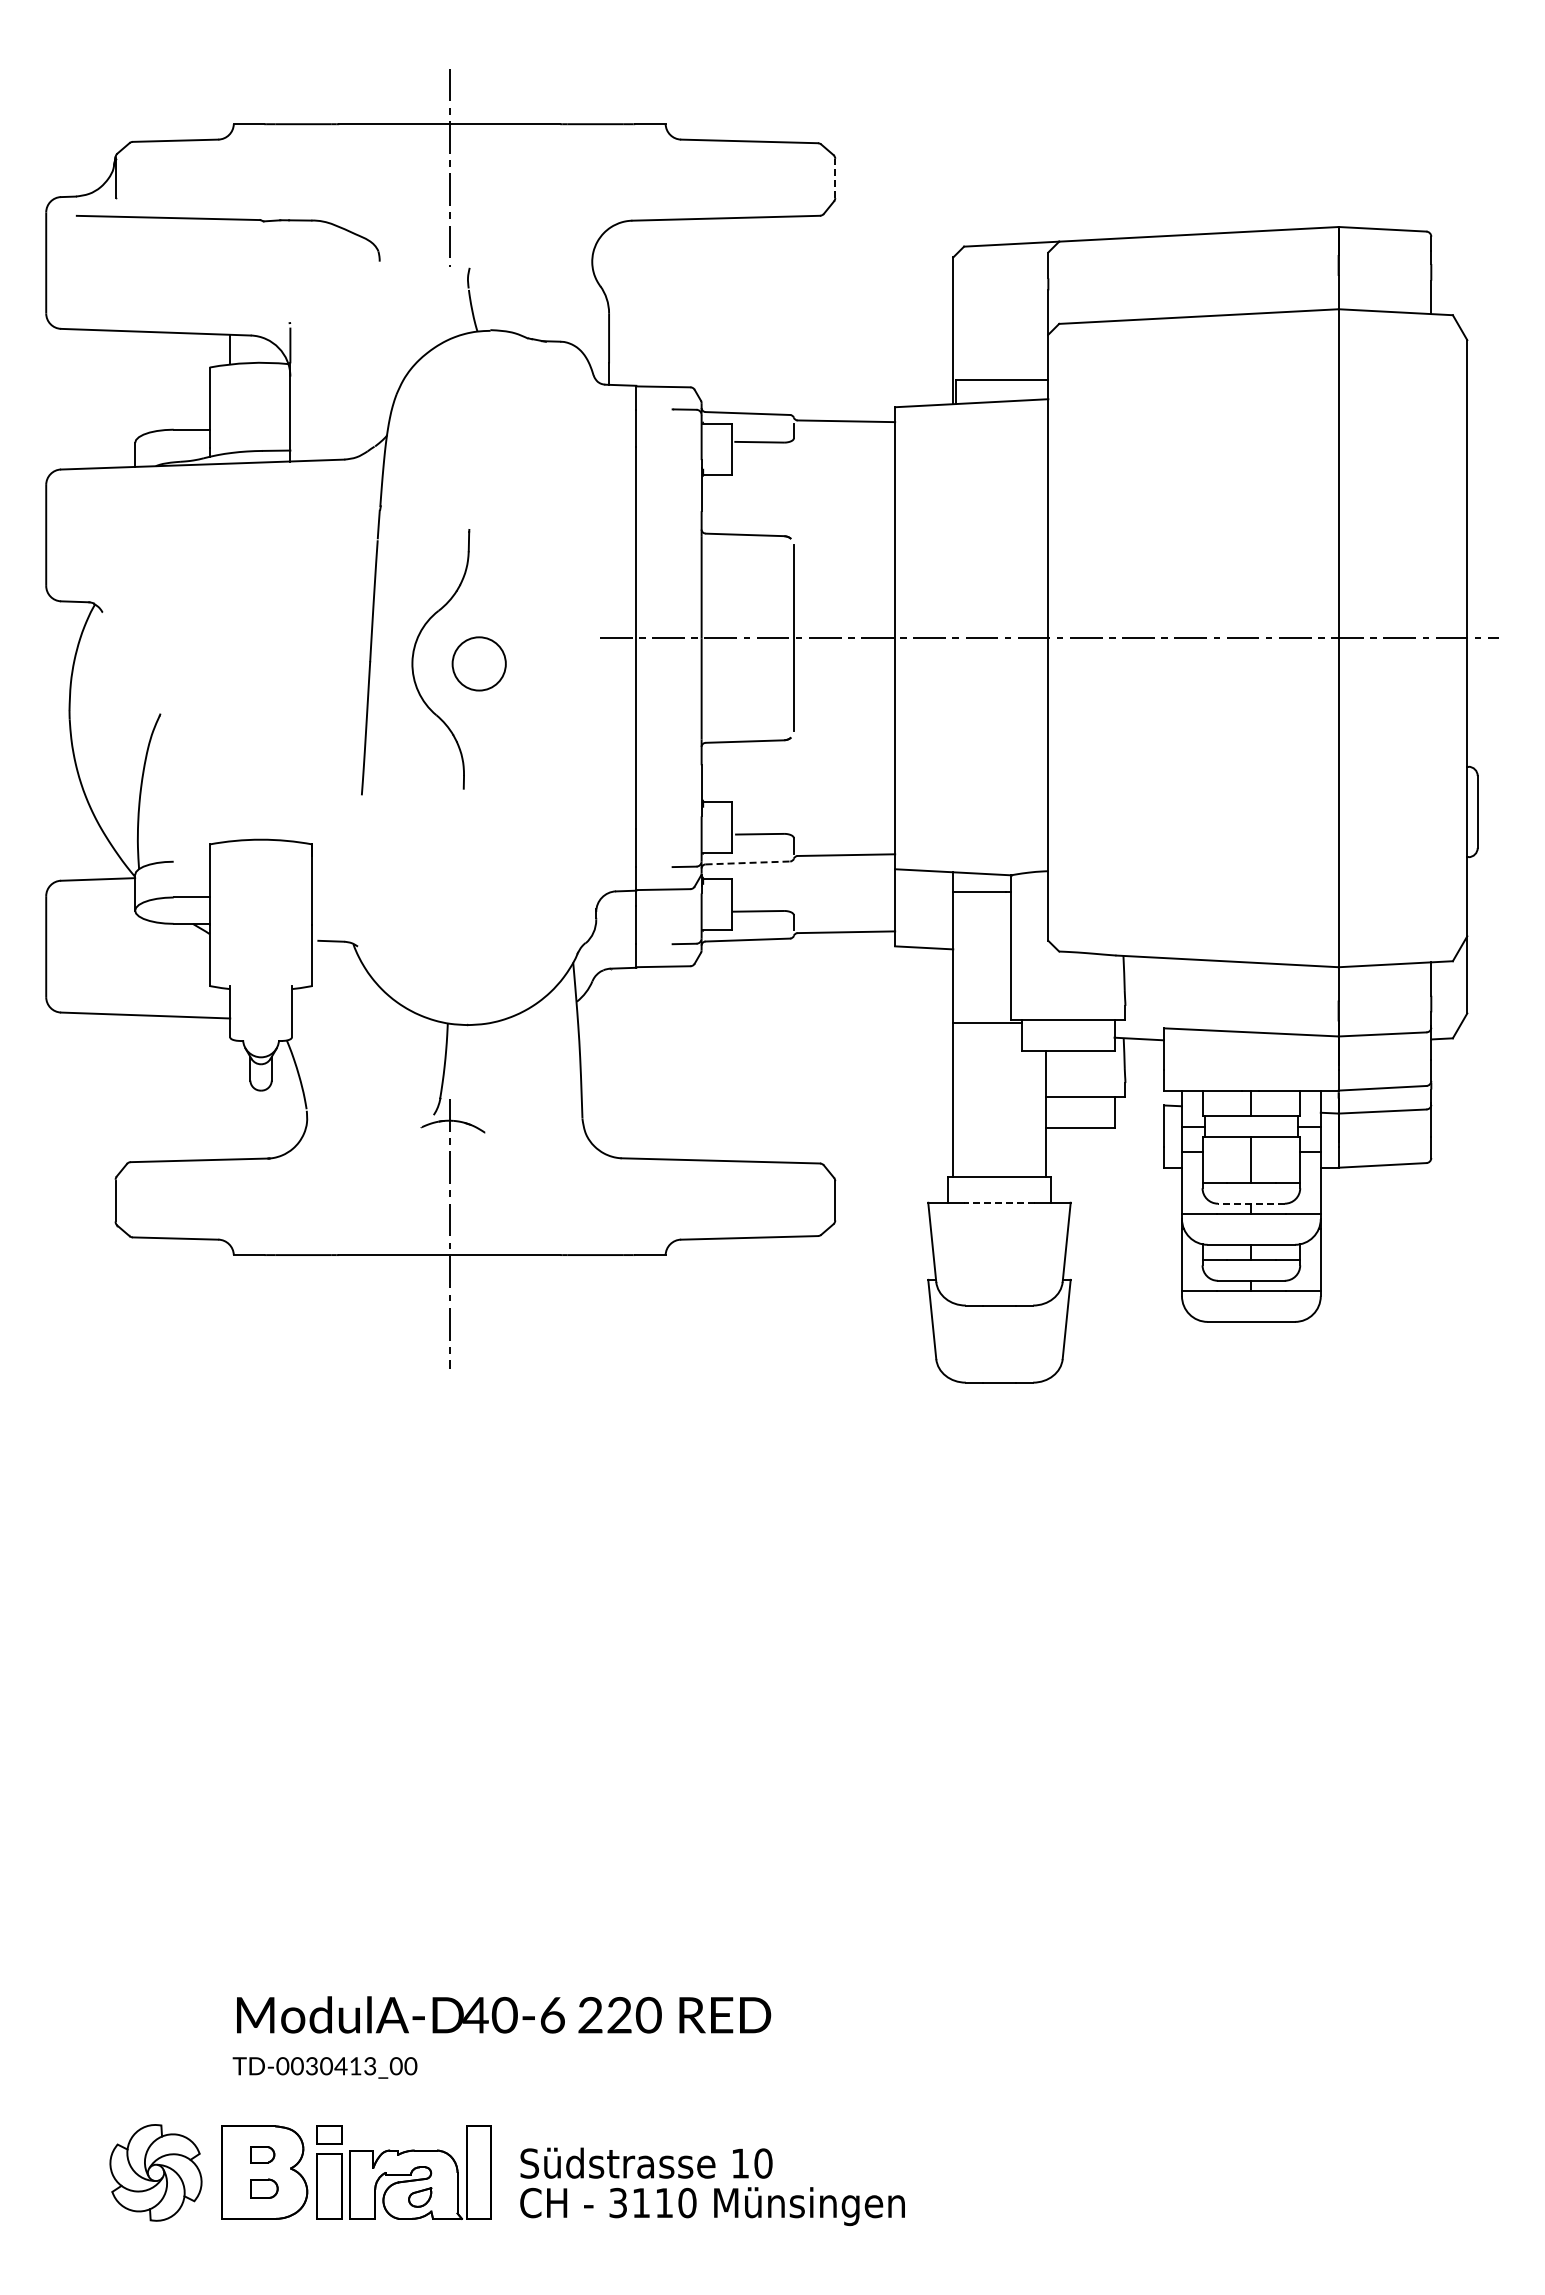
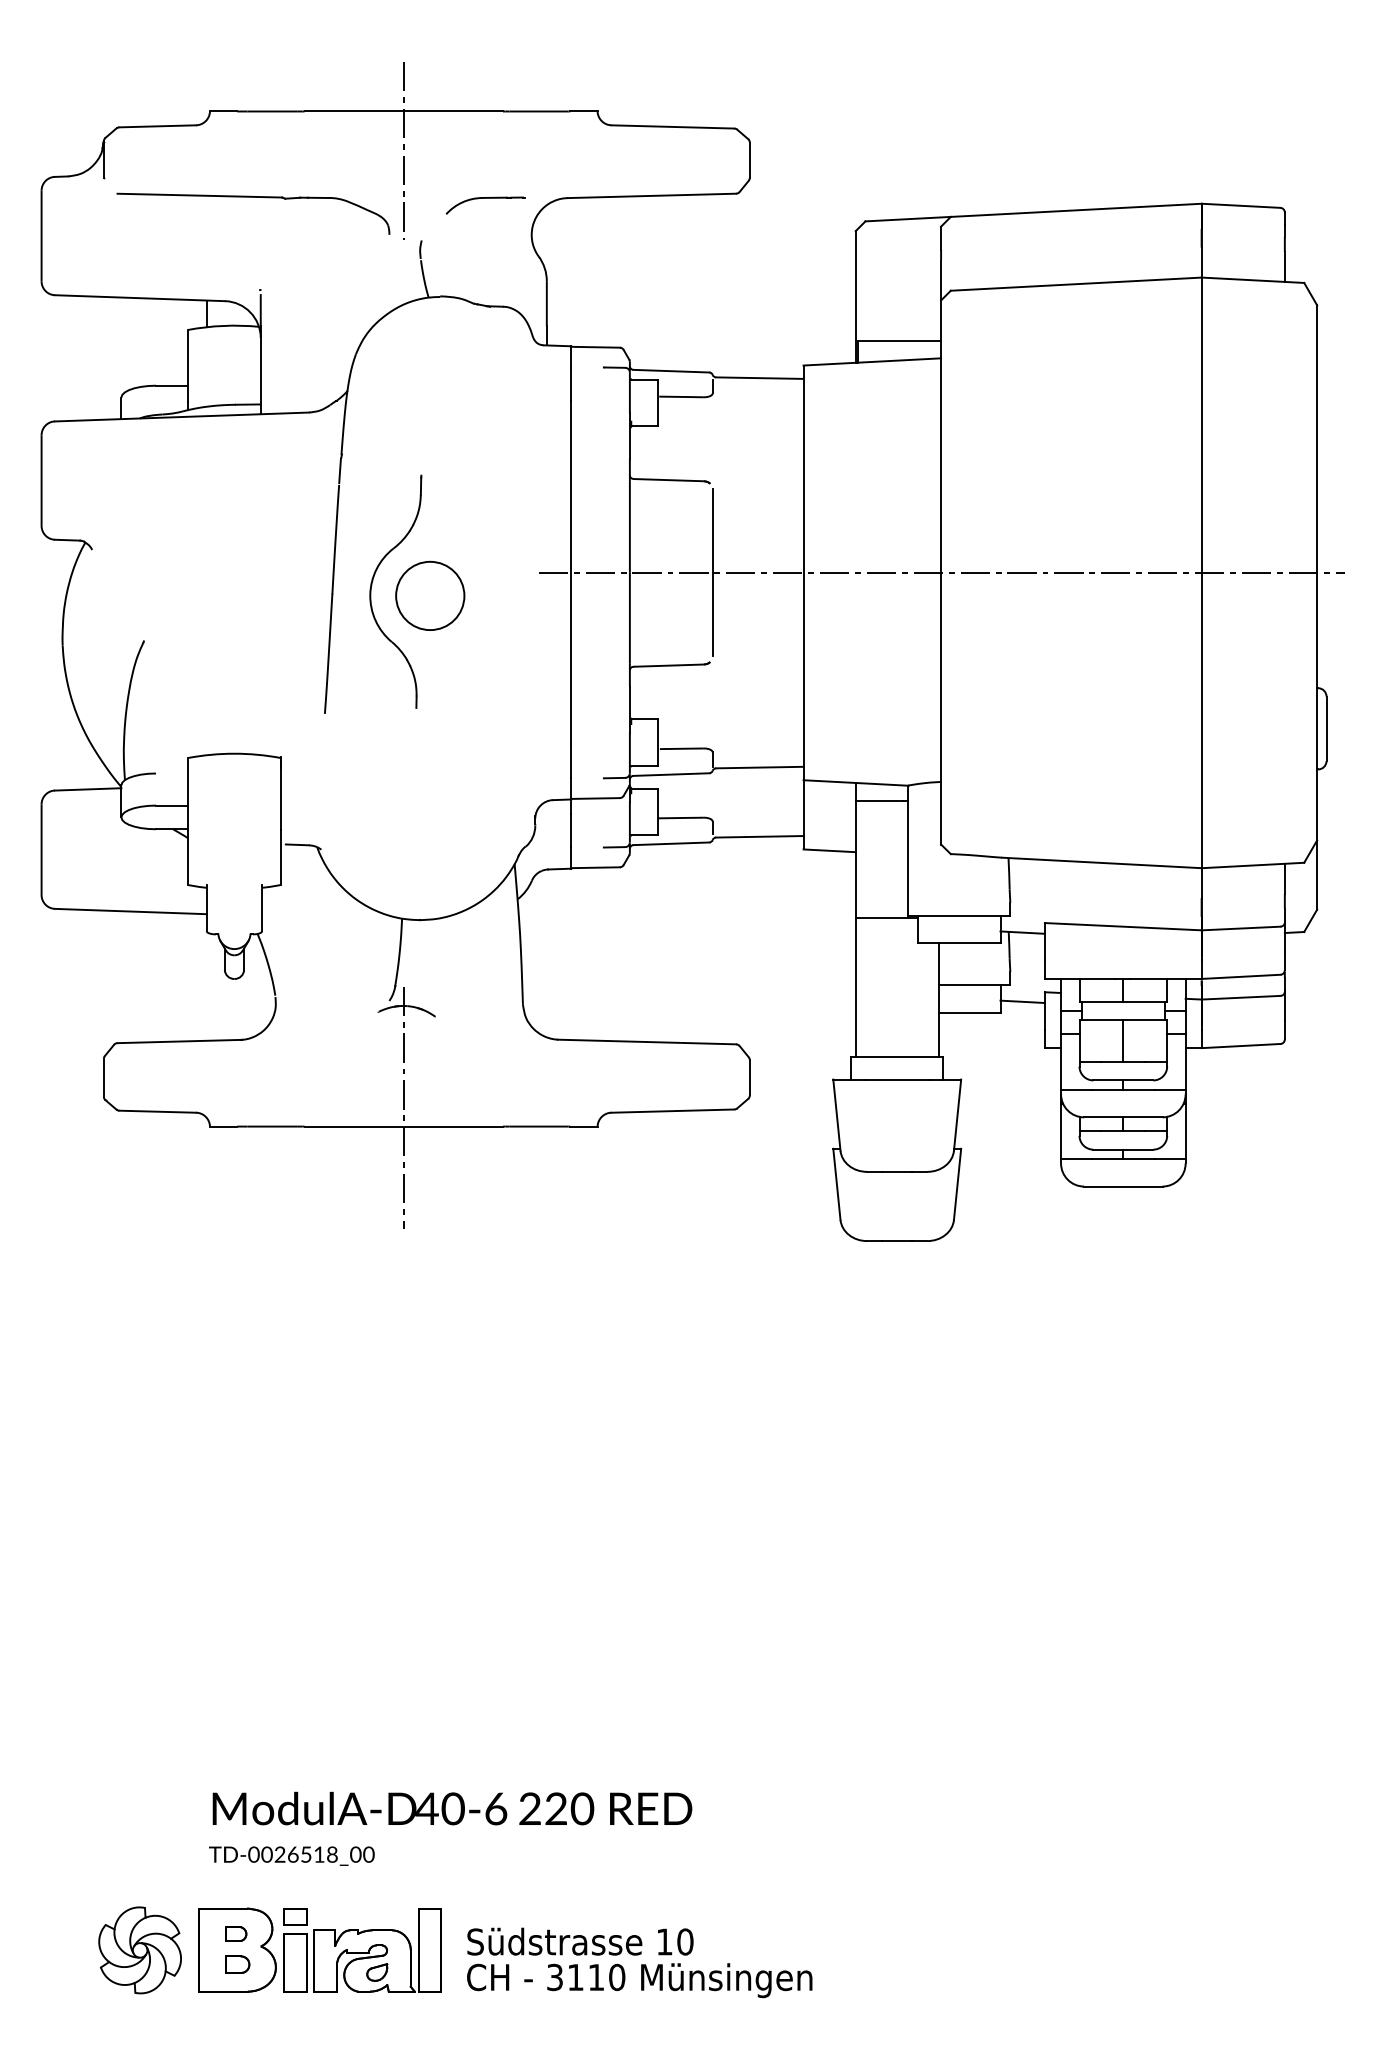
line: (835, 178) -> (750, 160), dashed -> solid
part: (228, 220) -> (253, 197), moved
part: (540, 221) -> (485, 198), added
circle: (479, 663) -> (430, 595), size x1.43
line: (748, 862) -> (671, 774), dashed -> solid
line: (1139, 1115) -> (1022, 1001), added
line: (999, 1202) -> (897, 1079), dashed -> solid
line: (1250, 1203) -> (1122, 1080), dashed -> solid
text: (341, 2066) -> (306, 1854), TD-0030413_00 -> TD-0026518_00

